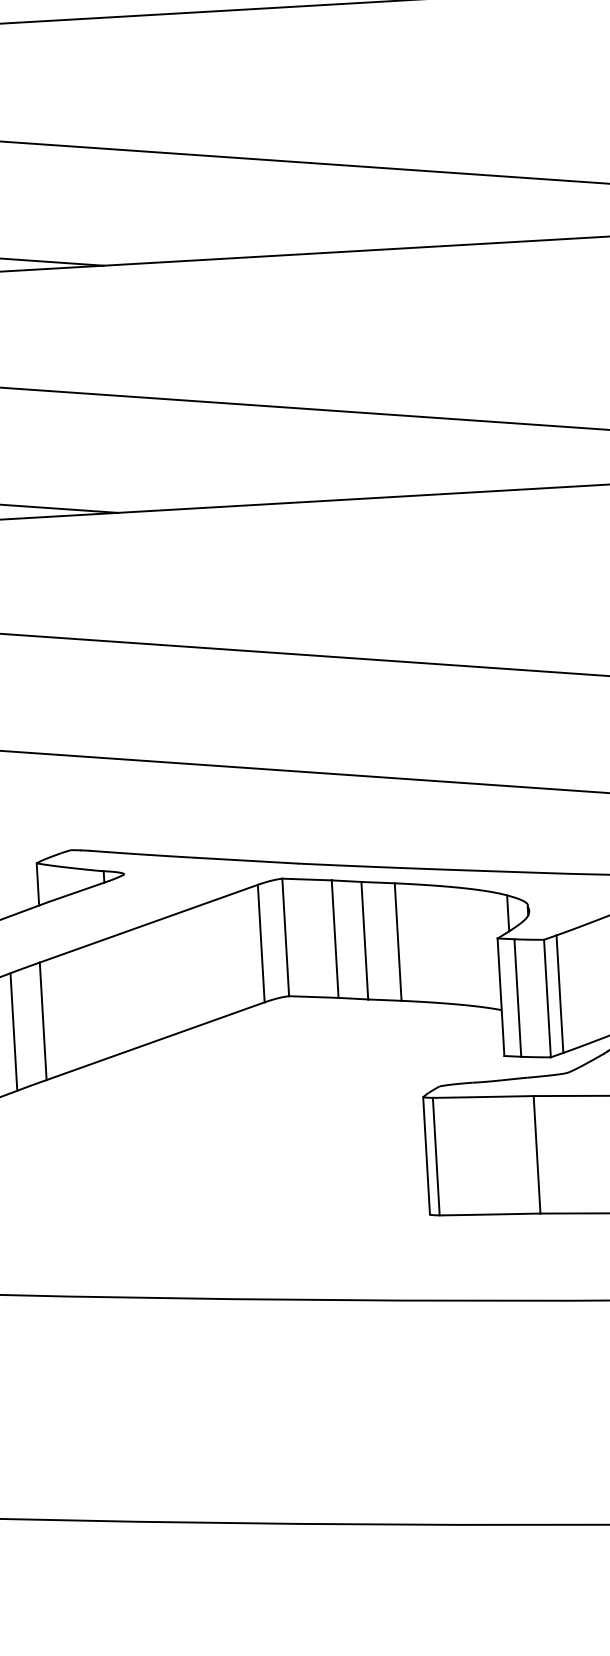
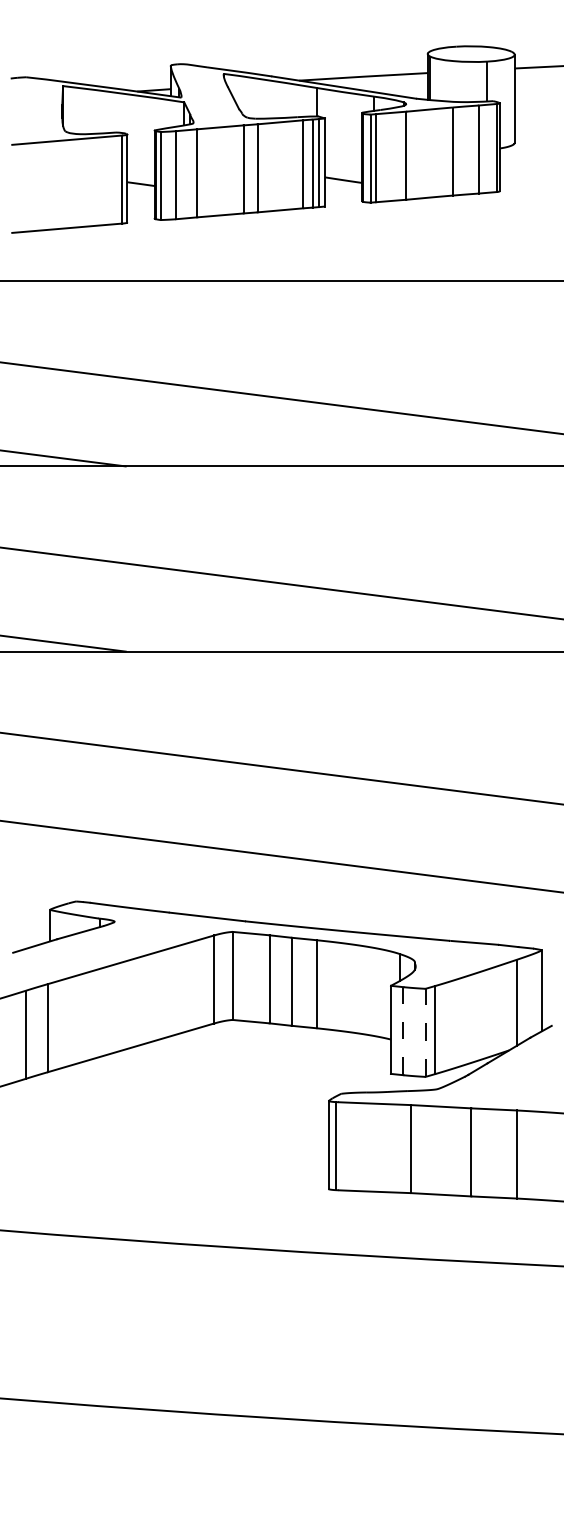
line: (517, 997) -> (403, 1030), solid -> dashed
line: (547, 998) -> (425, 1032), solid -> dashed

